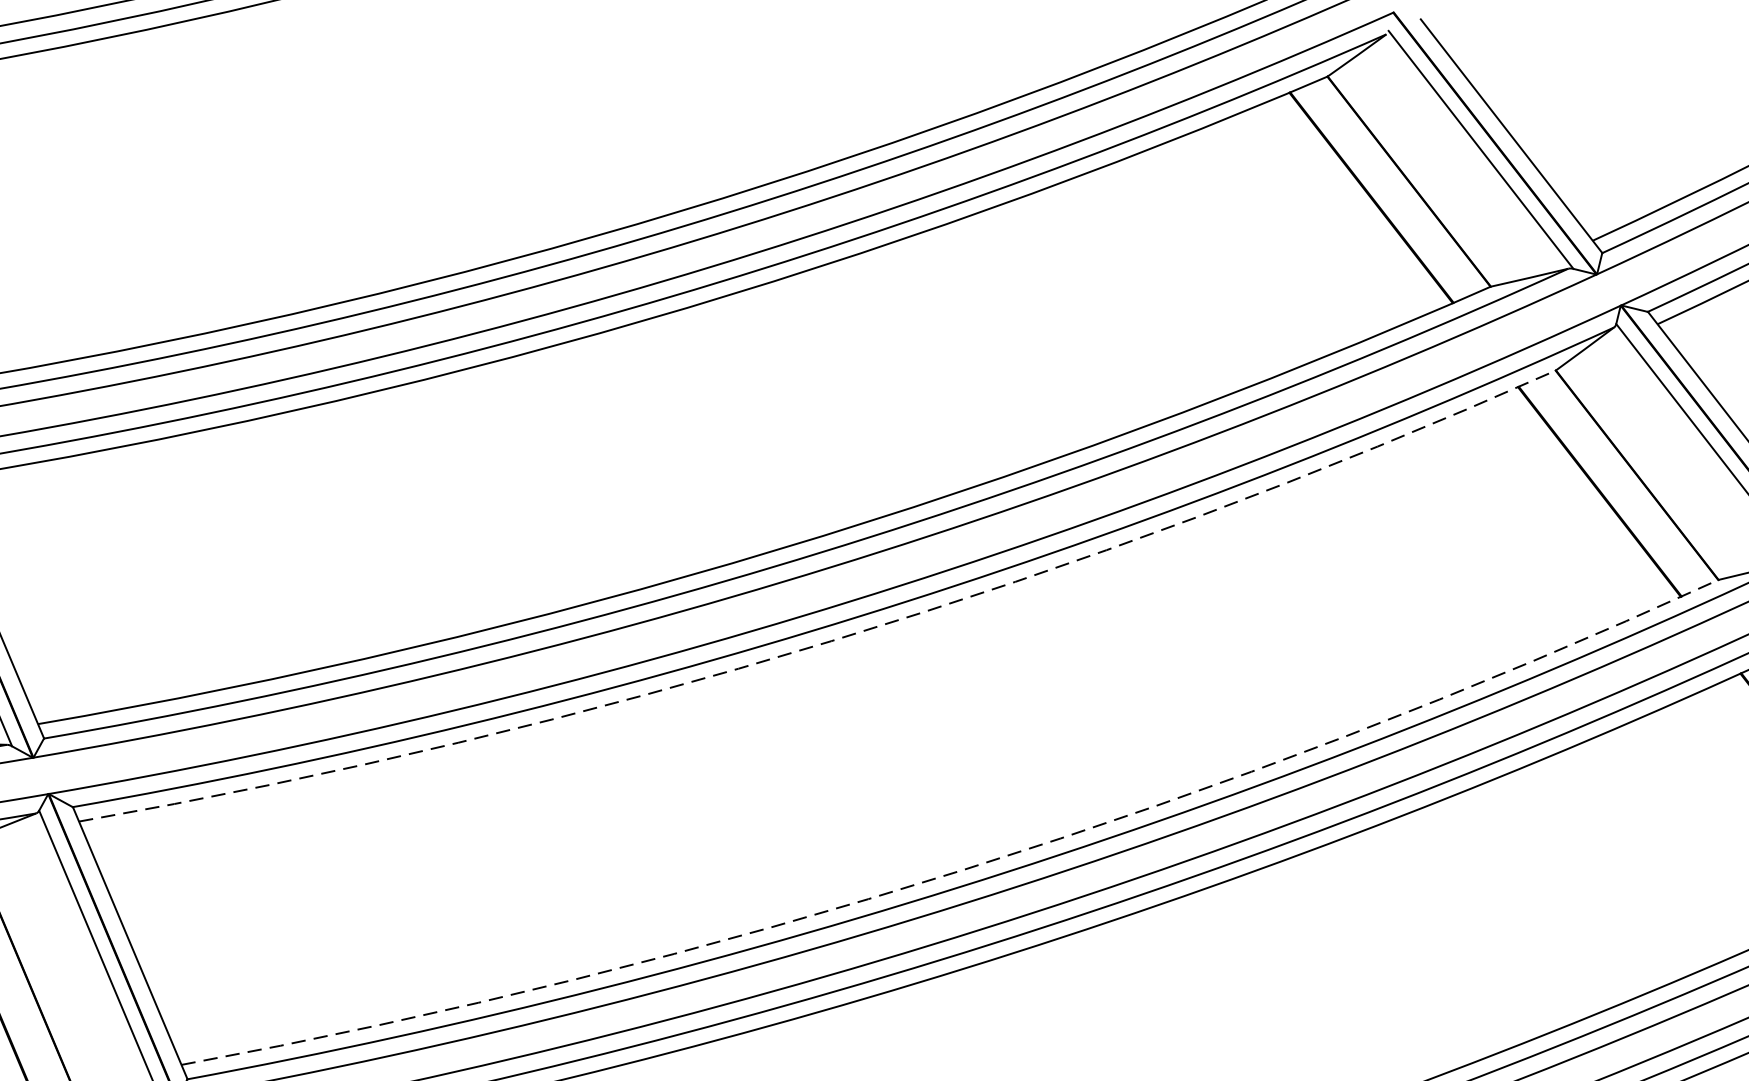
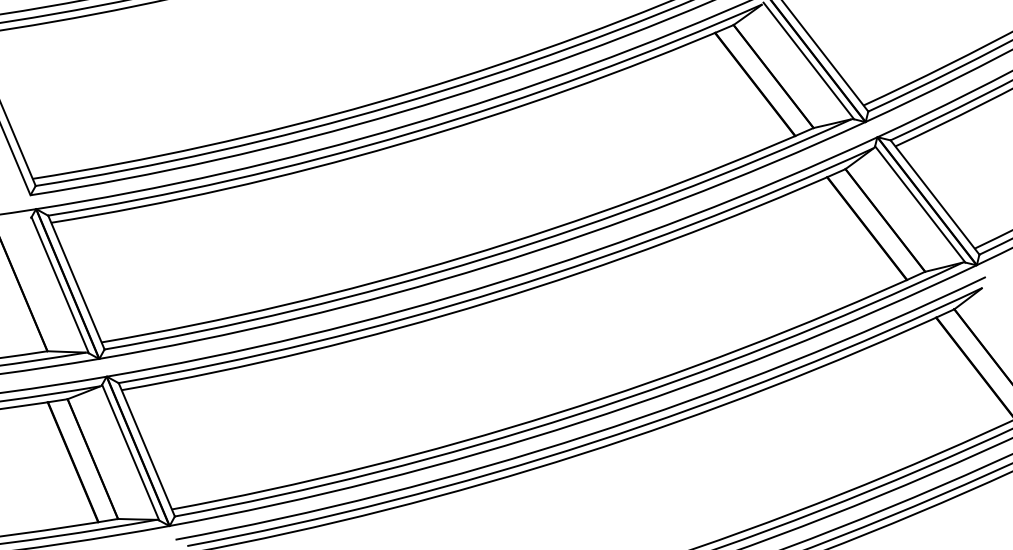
arc: (831, 640) -> (490, 301), dashed -> solid
arc: (964, 869) -> (555, 413), dashed -> solid

